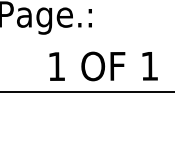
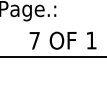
text: (56, 66) -> (34, 40), 1 -> 7

